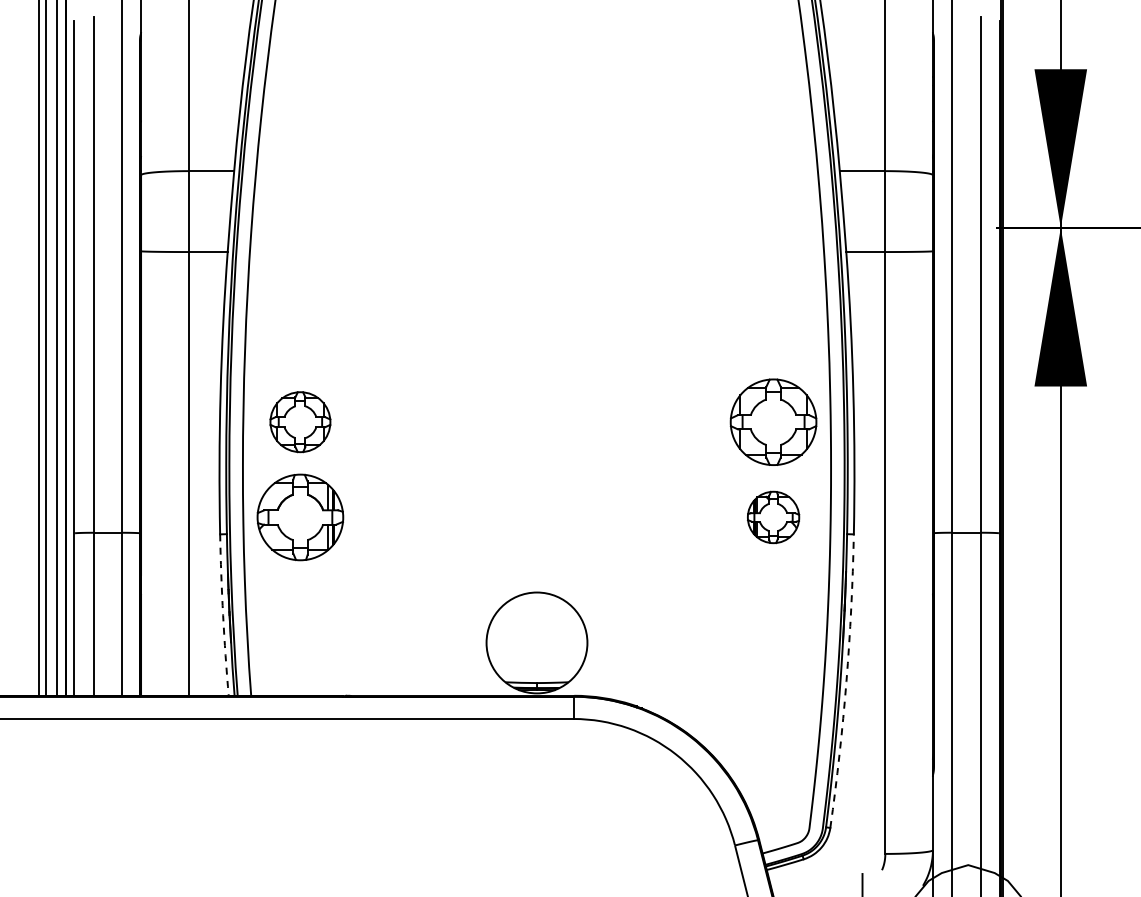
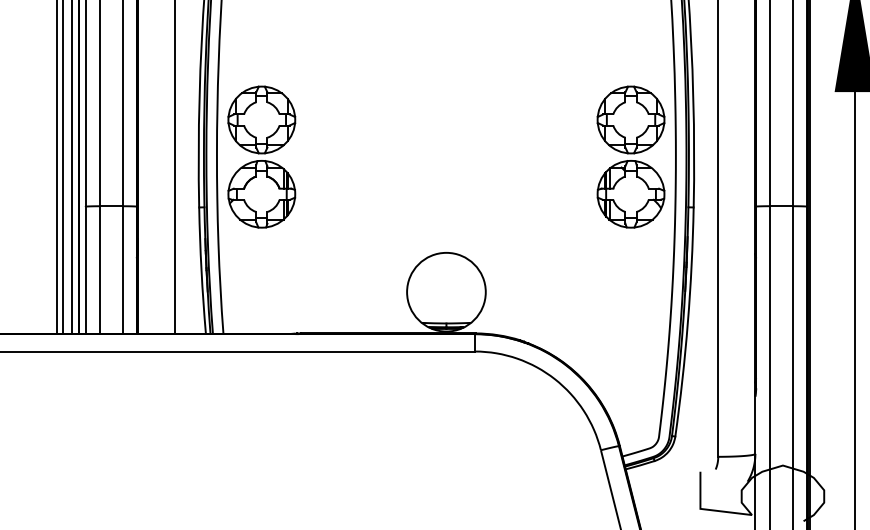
part: (300, 421) -> (261, 119), size x1.43
part: (773, 517) -> (630, 194), size x1.67
arc: (223, 615) -> (201, 270), dashed -> solid
arc: (846, 681) -> (687, 322), dashed -> solid

